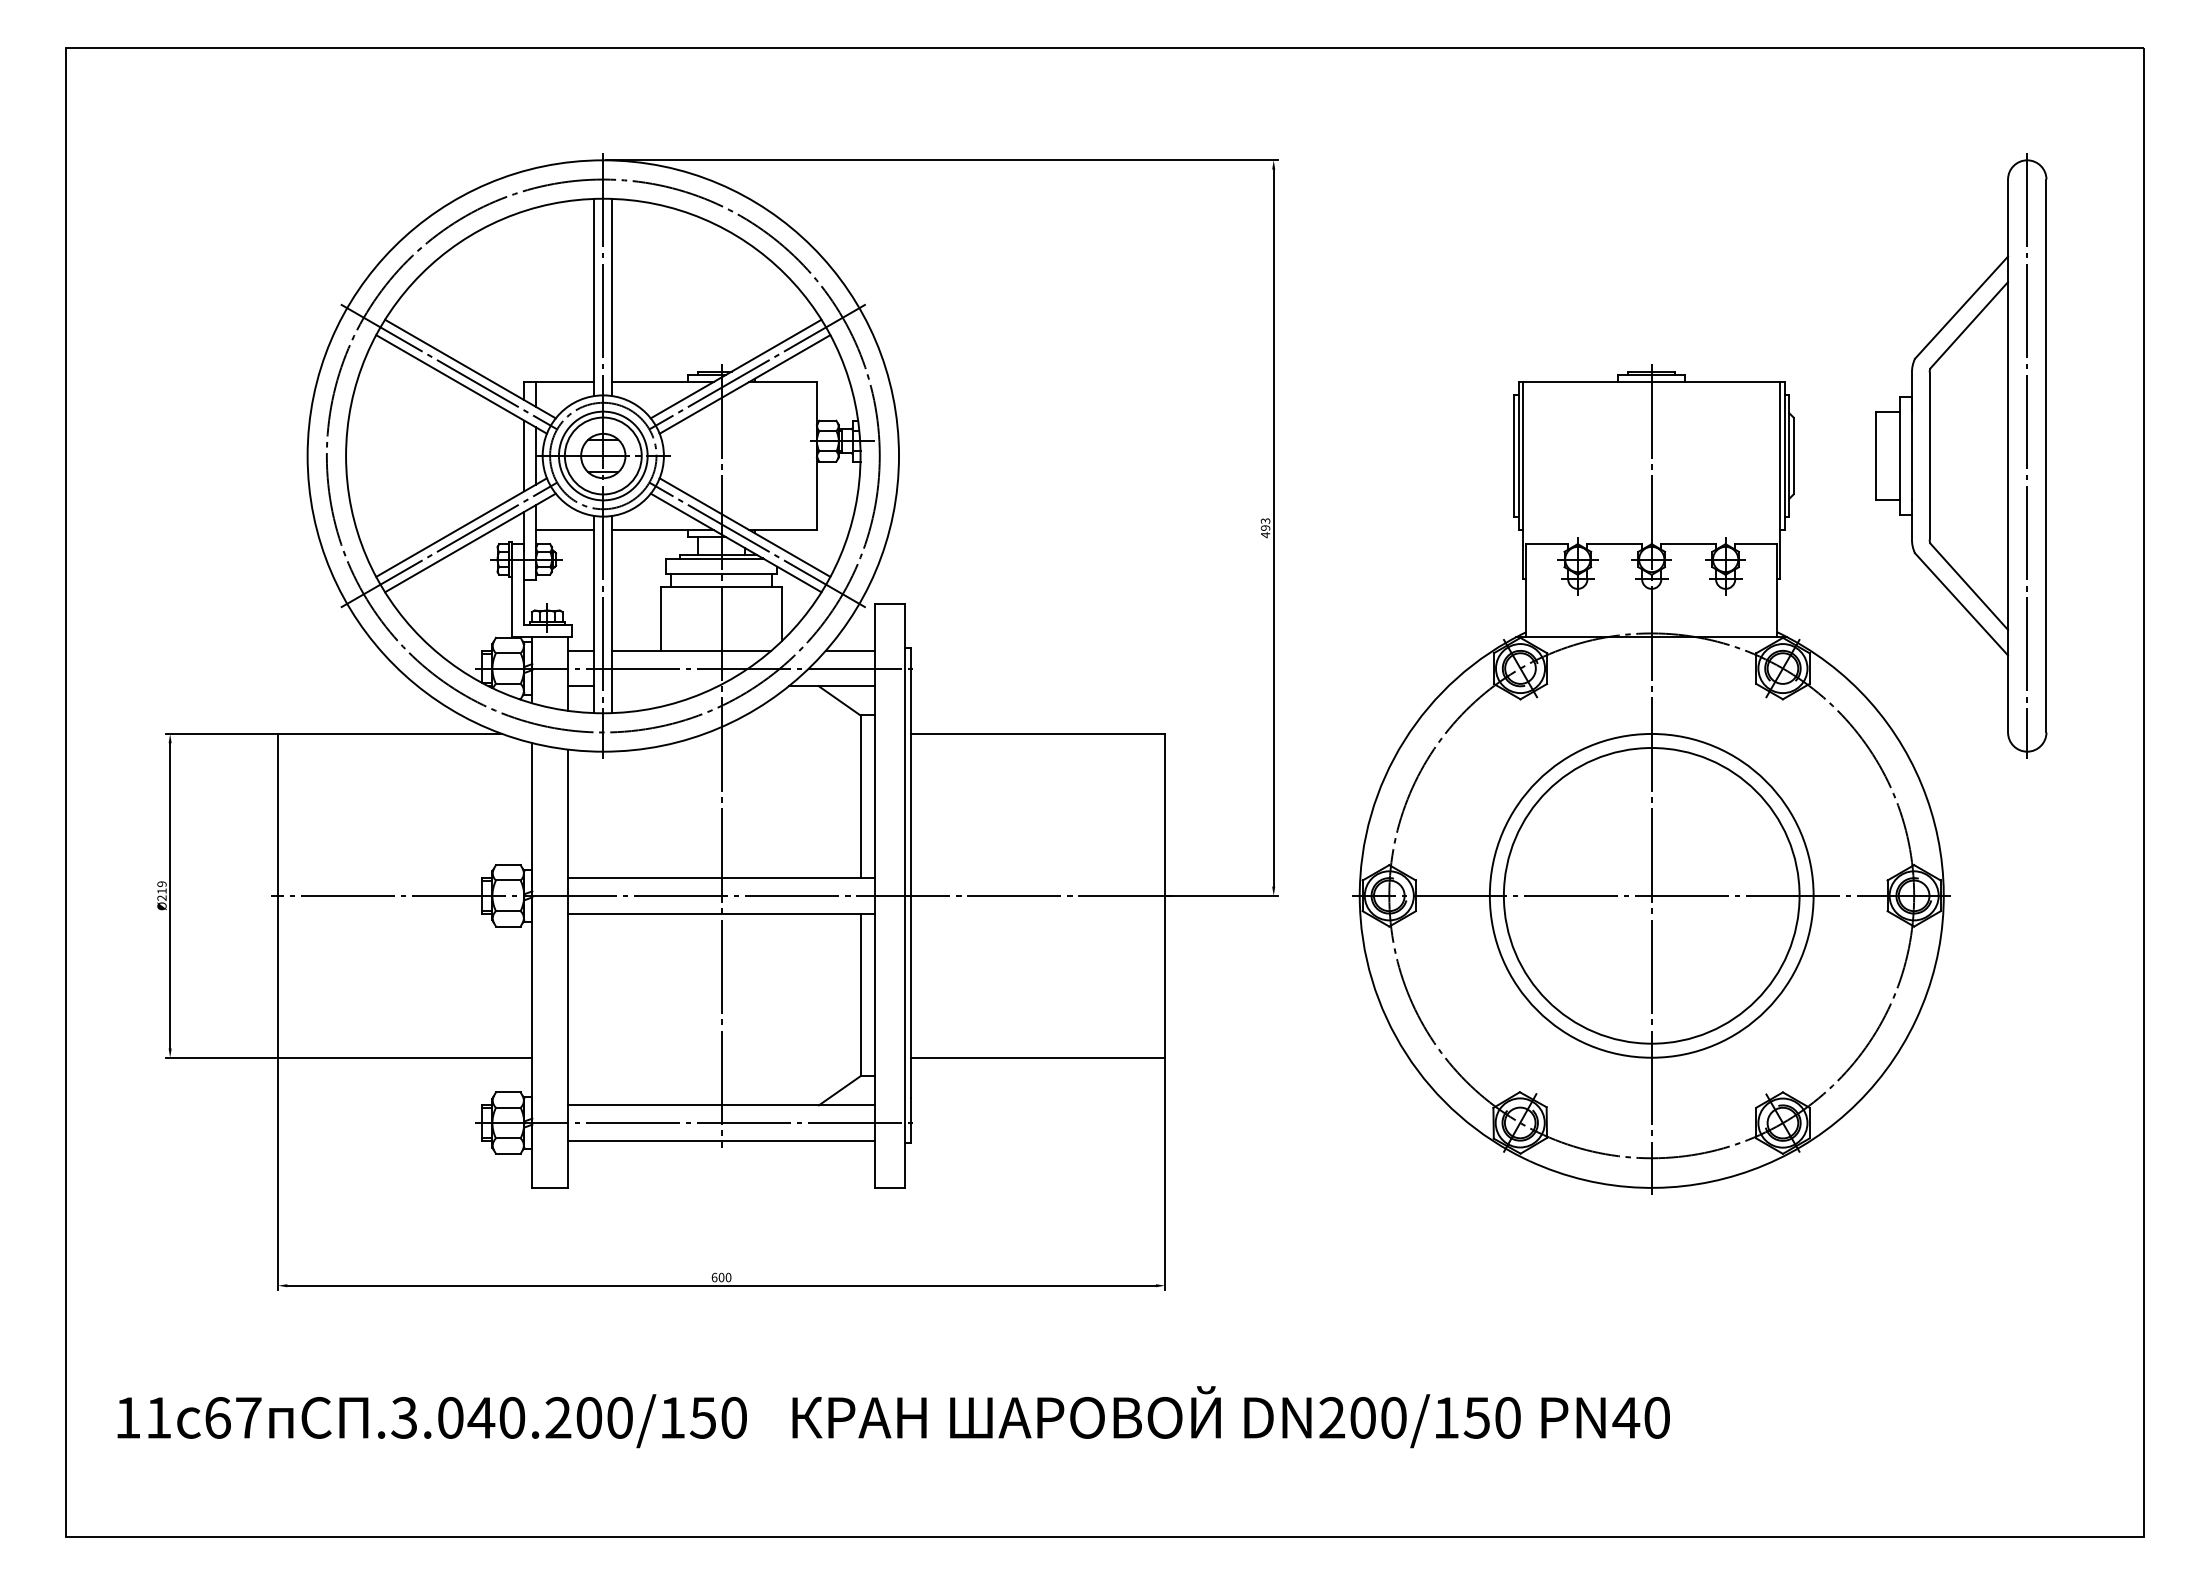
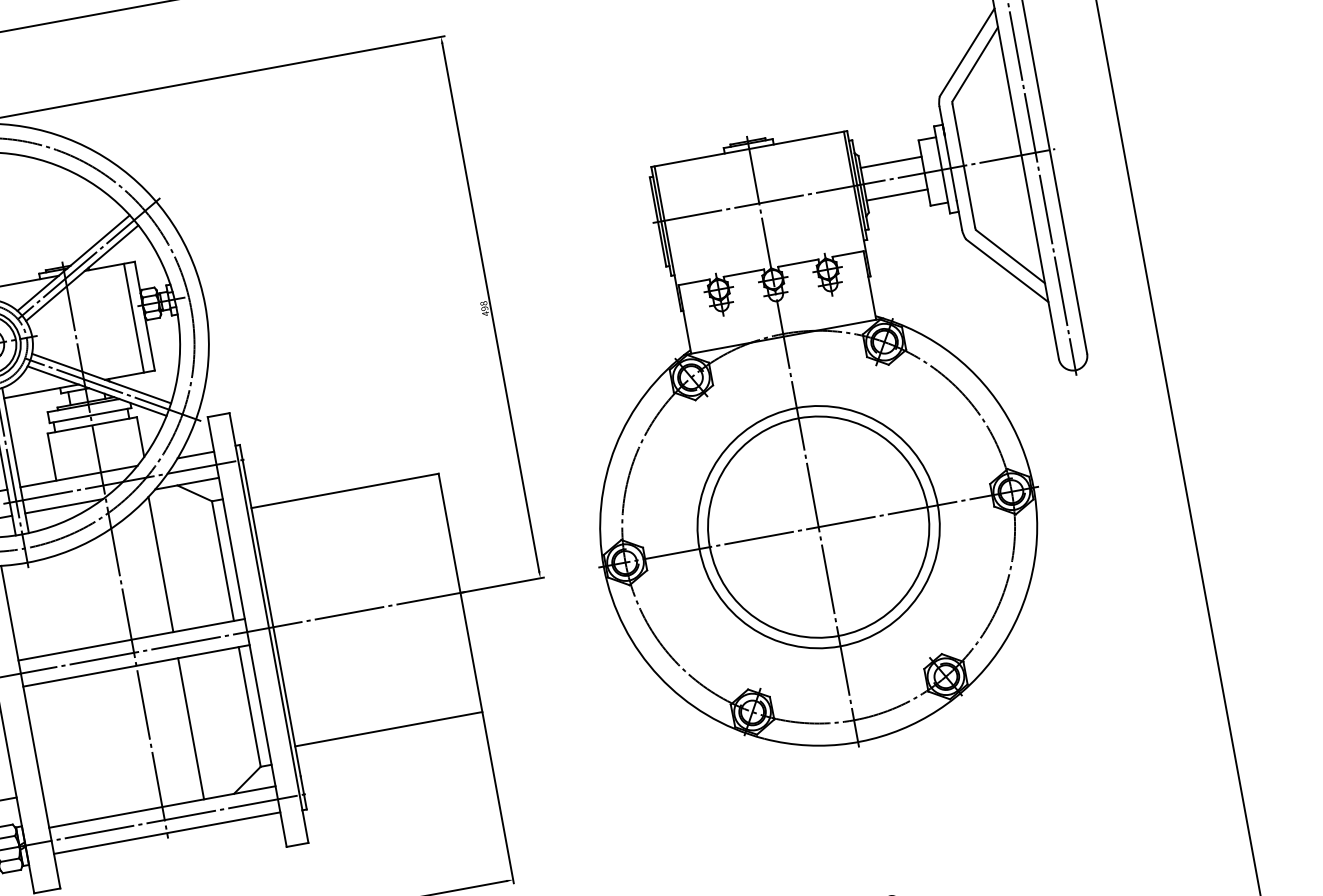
line: (1834, 433) -> (890, 162), added
line: (802, 455) -> (134, 317), added
line: (1779, 456) -> (853, 186), added
line: (1834, 478) -> (896, 195), added
text: (1265, 520) -> (483, 303), 493 -> 498
line: (664, 686) -> (63, 506), added
line: (778, 786) -> (161, 564), added
line: (778, 1009) -> (191, 728), added

